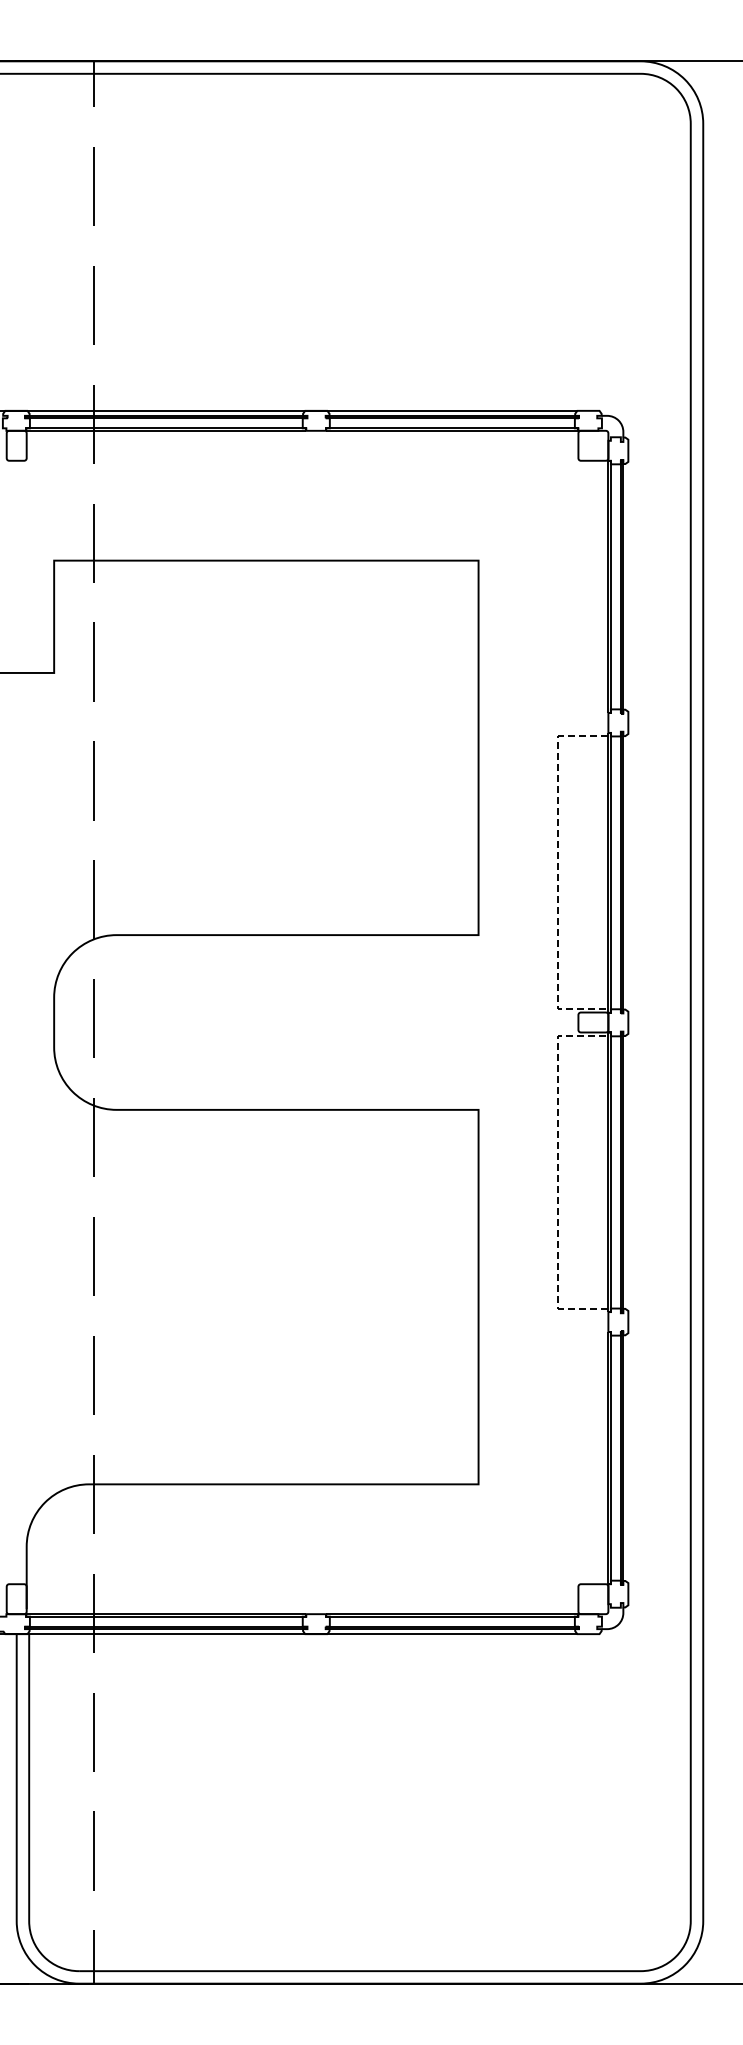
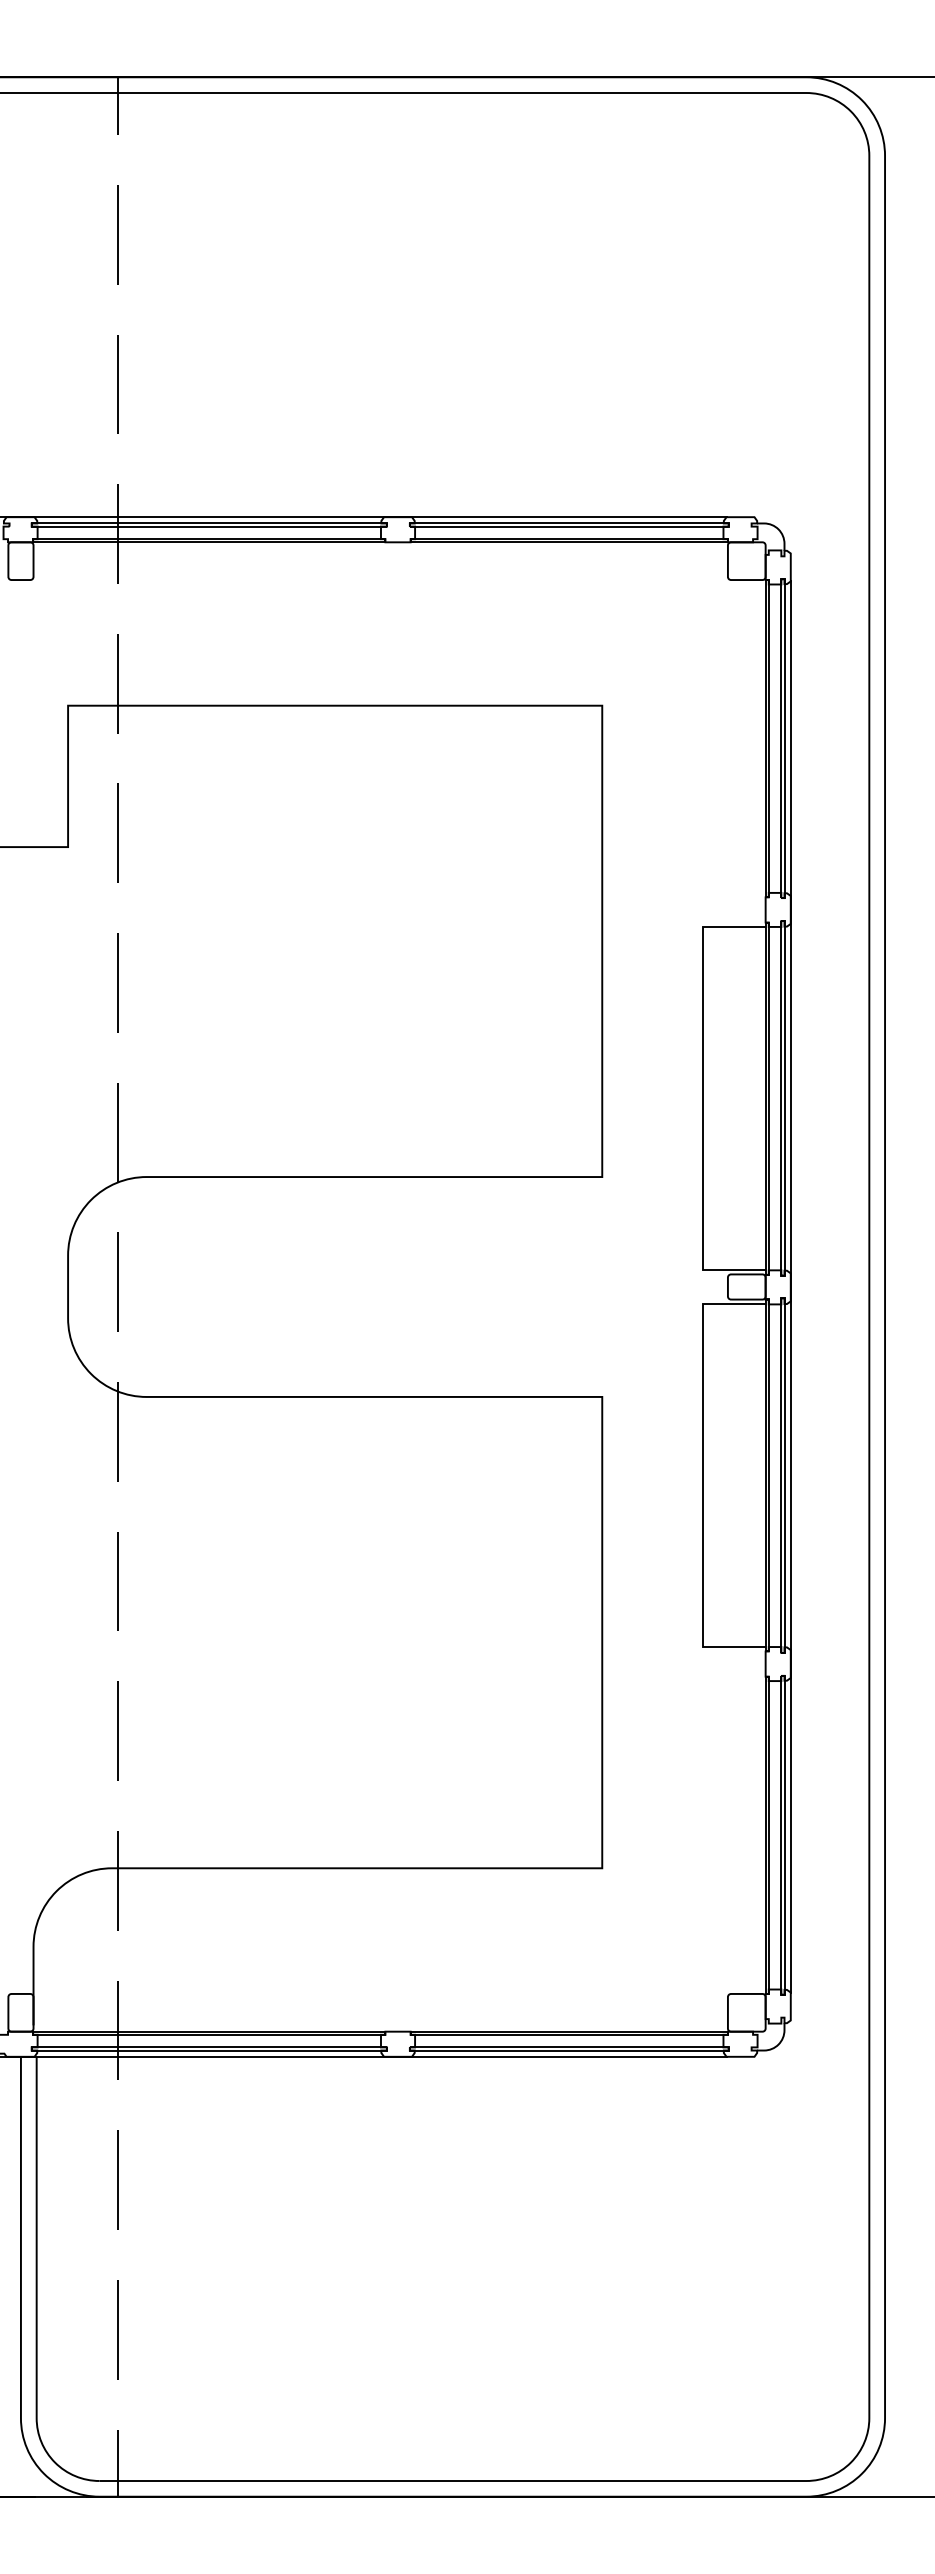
line: (558, 873) -> (702, 1099), dashed -> solid
line: (628, 1022) -> (790, 1287), added
line: (558, 1171) -> (702, 1474), dashed -> solid

